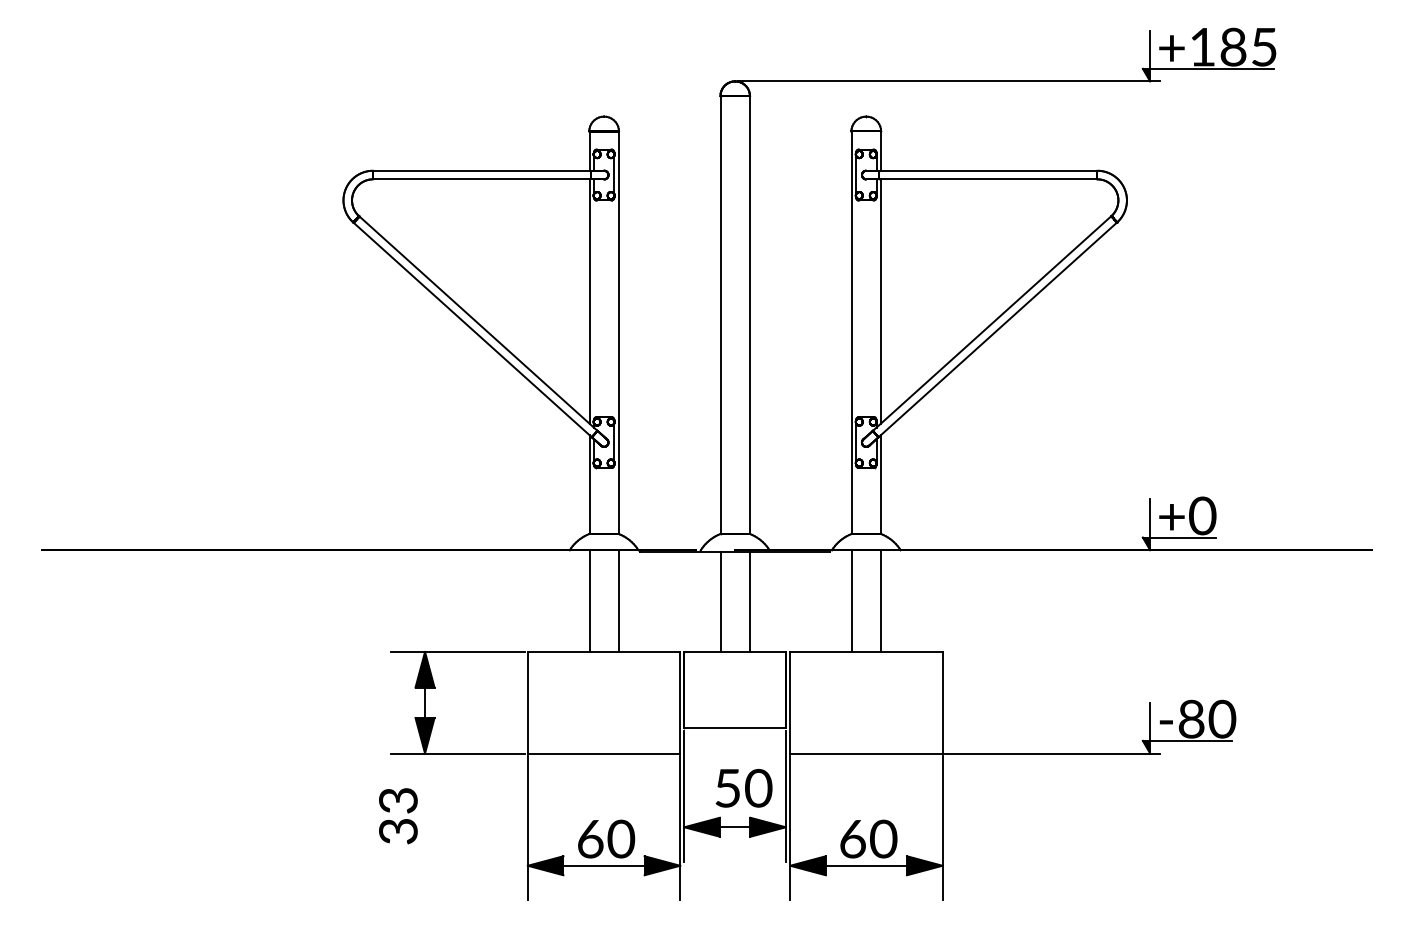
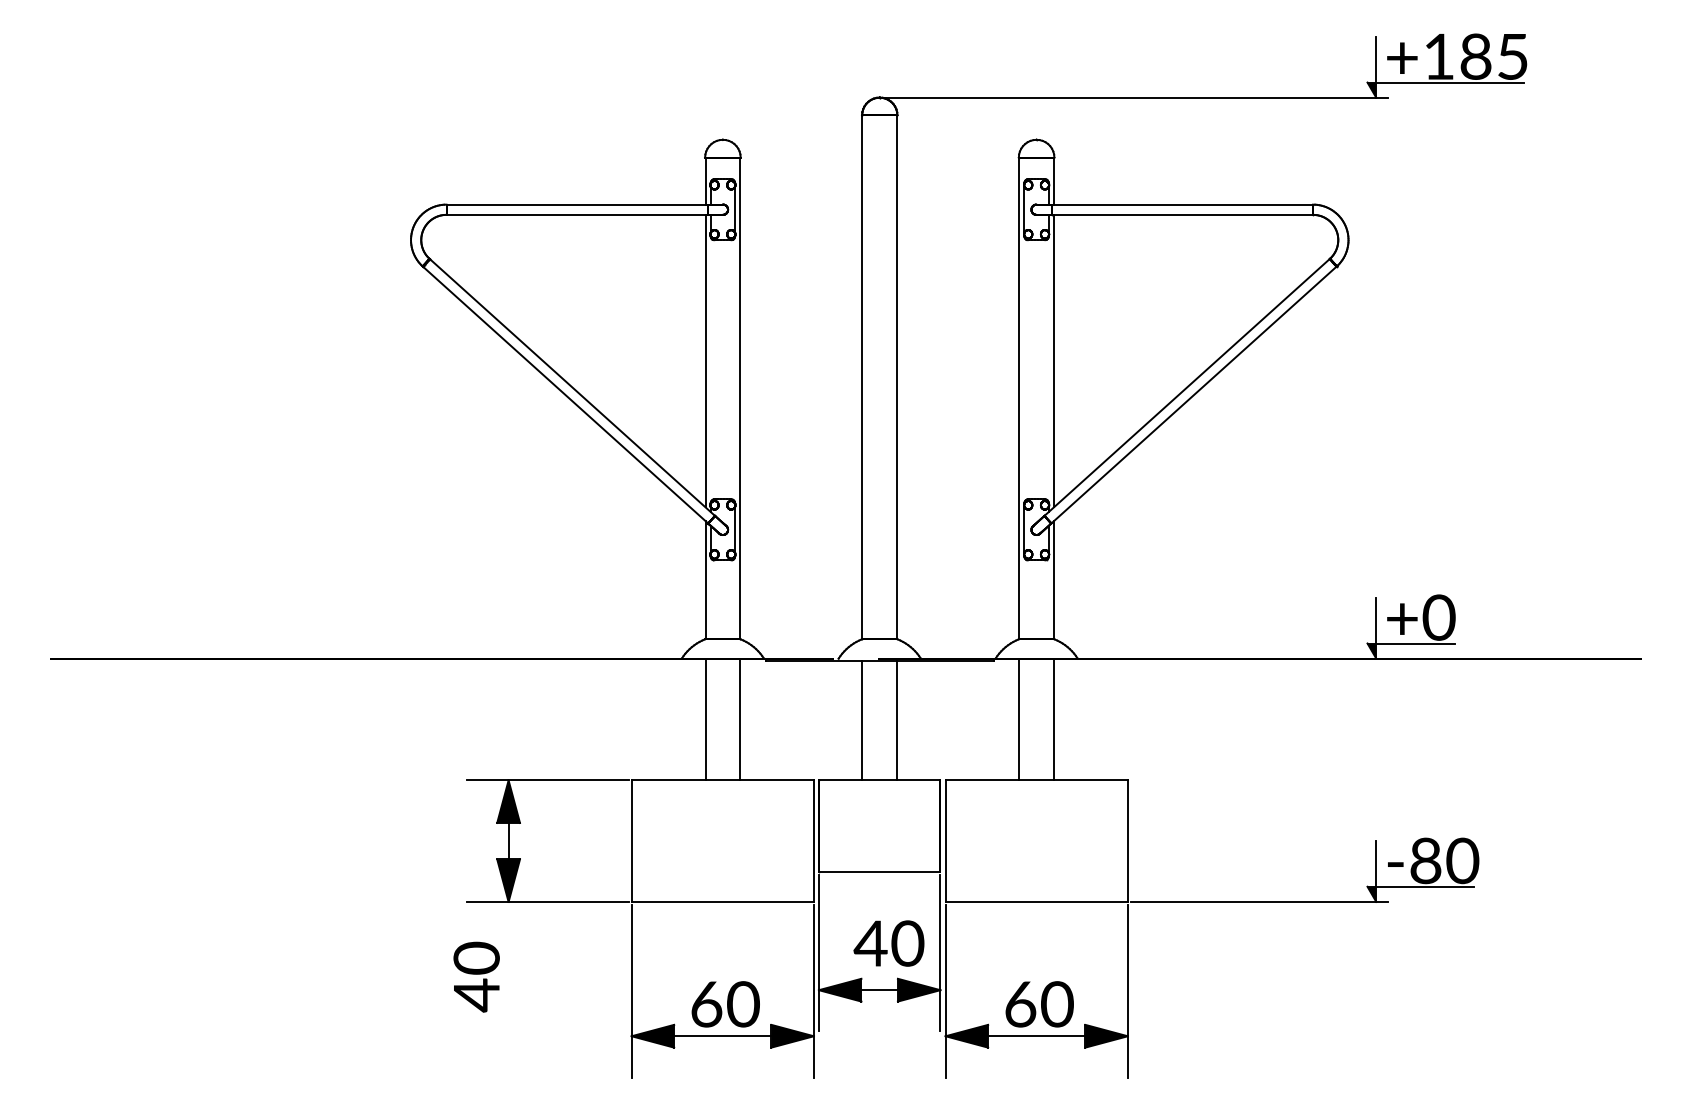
text: (727, 788) -> (870, 943), 50 -> 40
text: (398, 815) -> (476, 976), 33 -> 40

